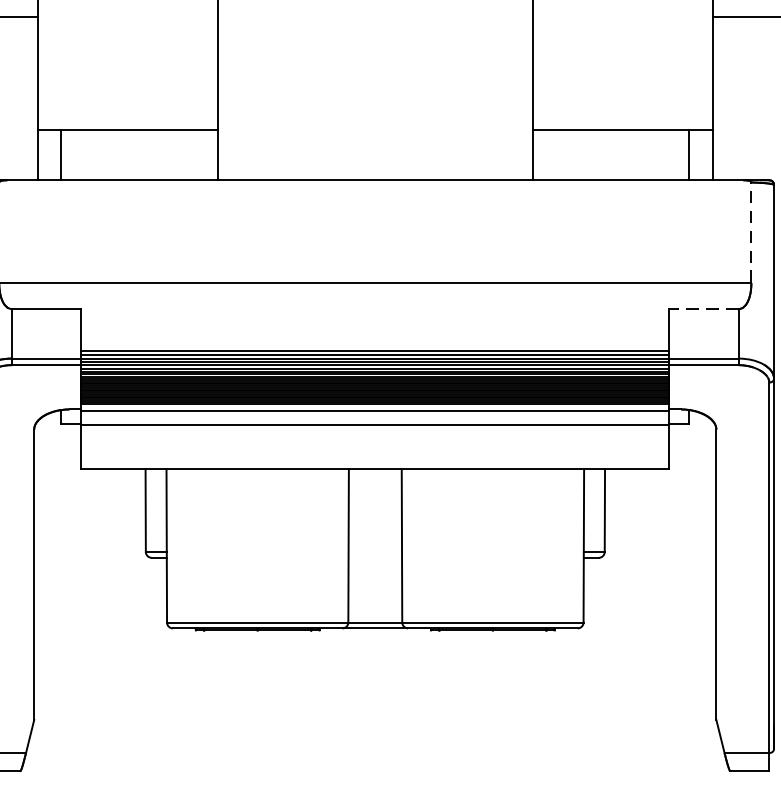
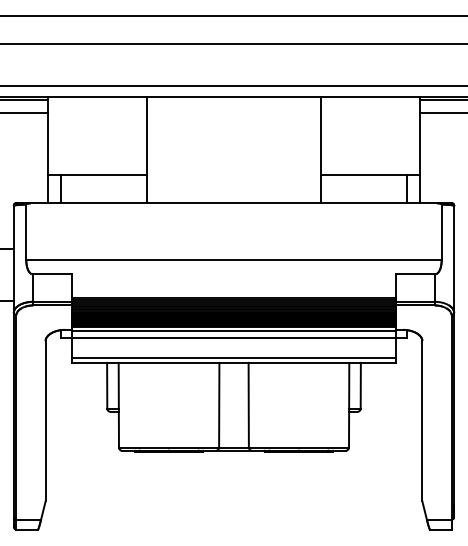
line: (751, 233) -> (441, 232), dashed -> solid
line: (703, 309) -> (415, 274), dashed -> solid
line: (374, 459) -> (233, 357), added

